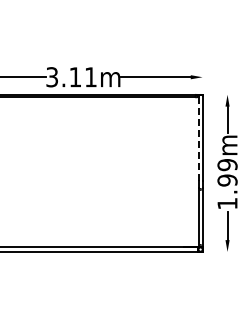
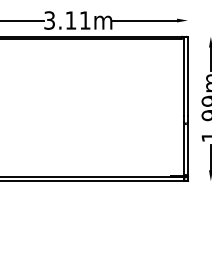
line: (198, 138) -> (184, 76), dashed -> solid

